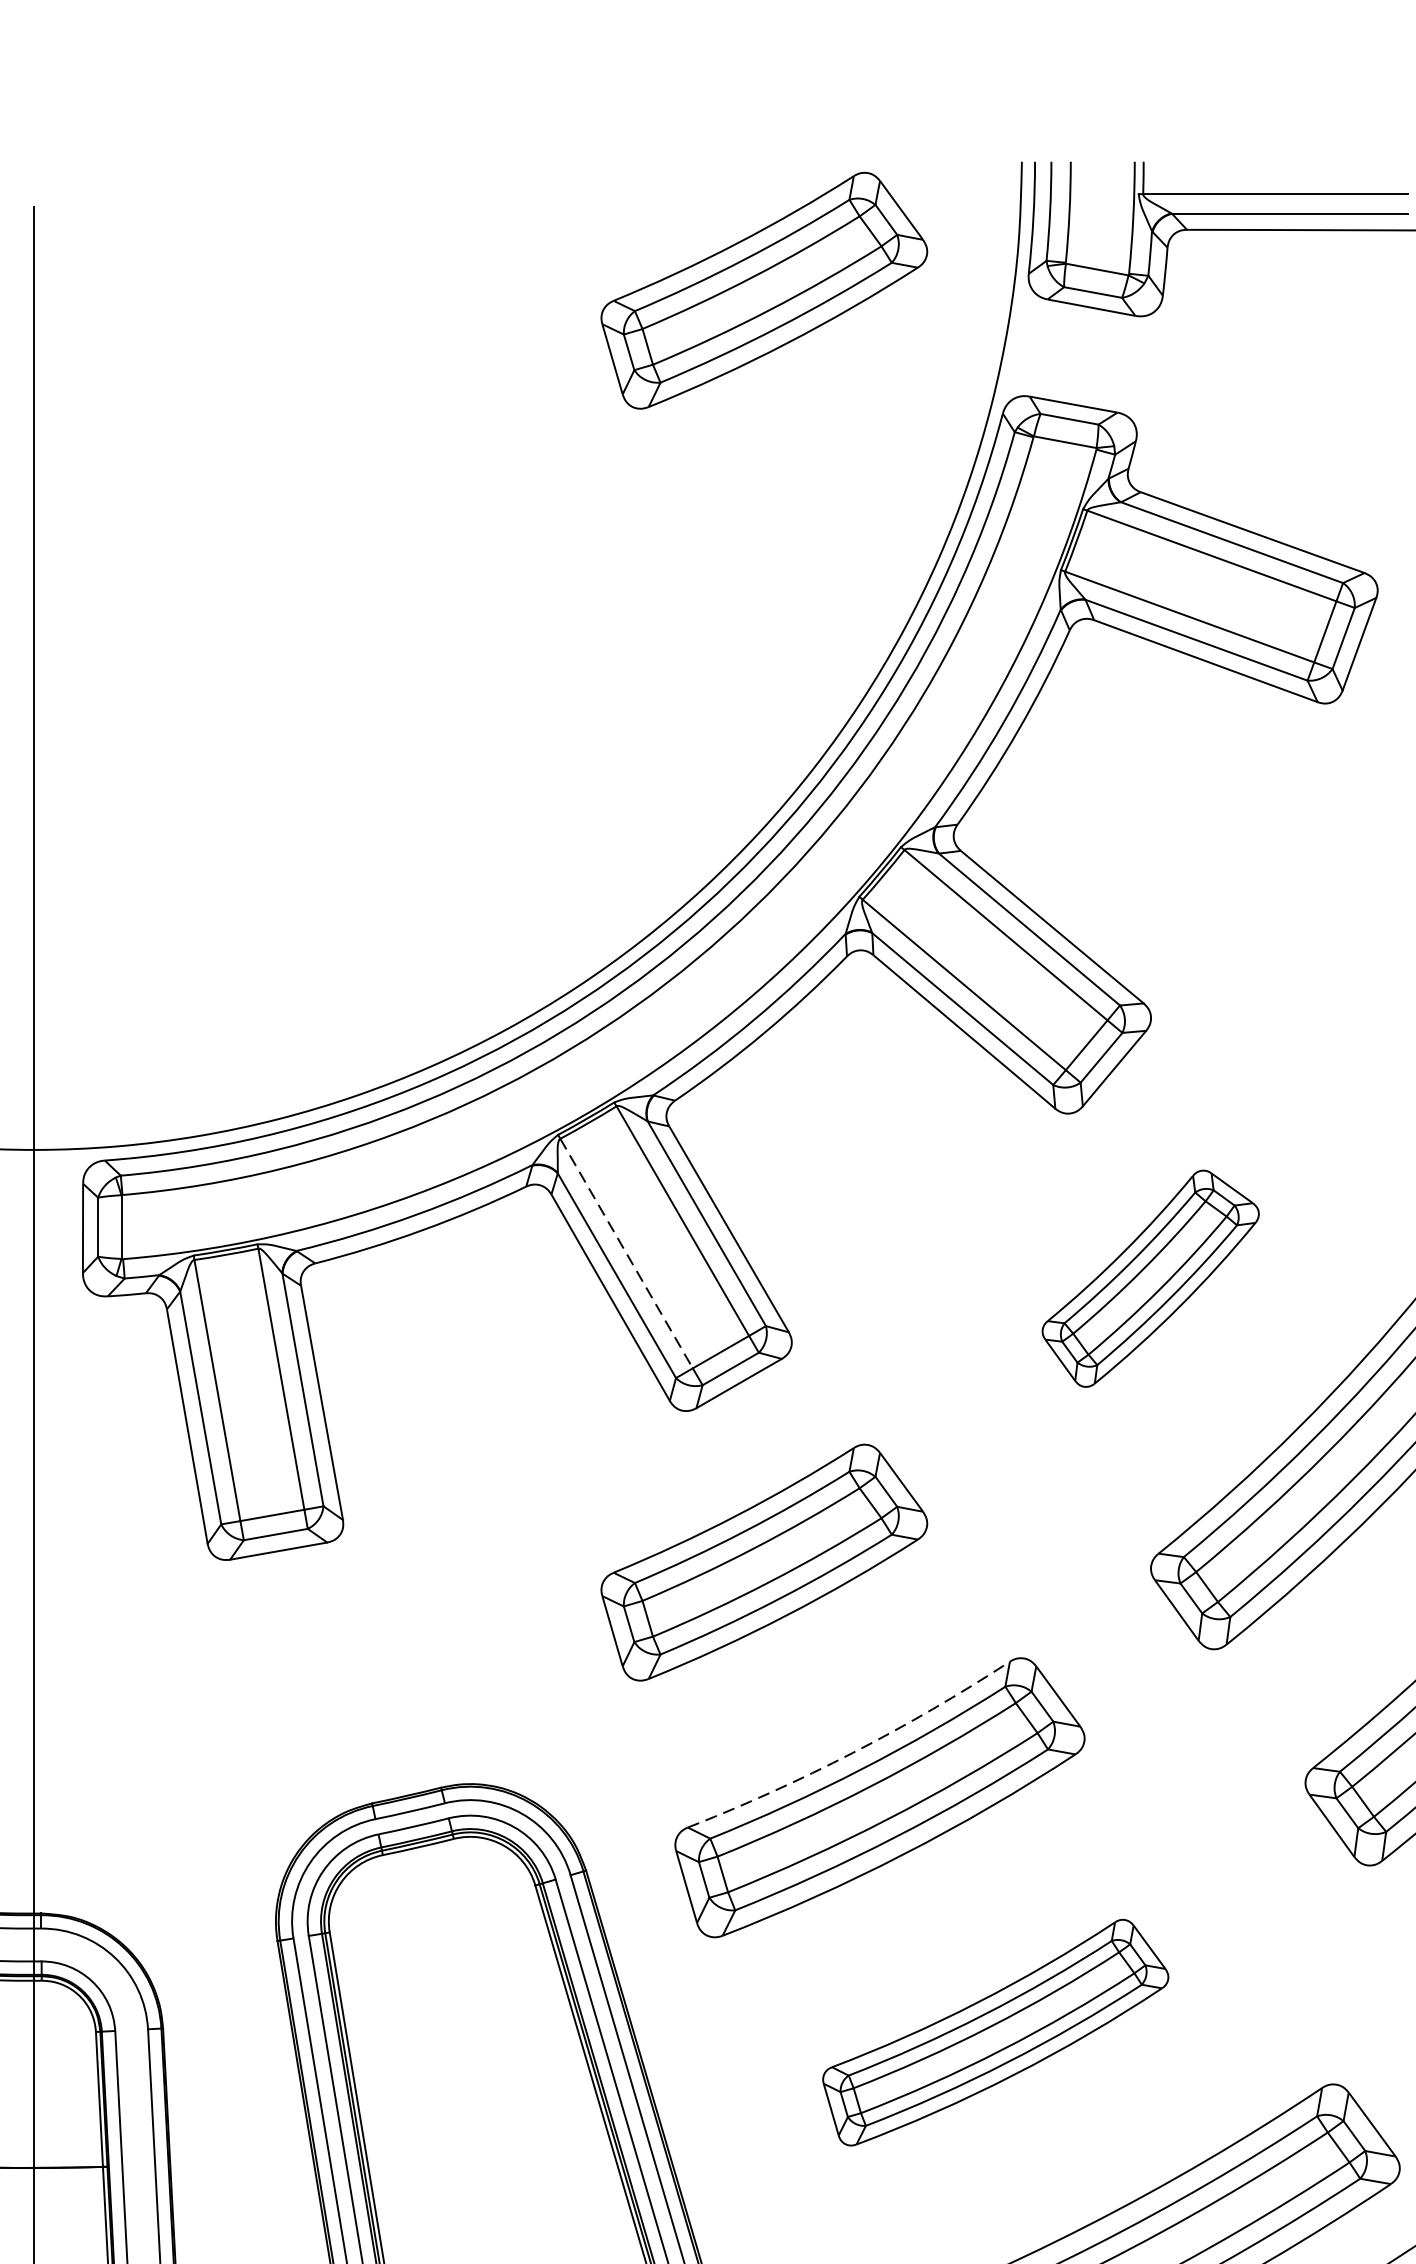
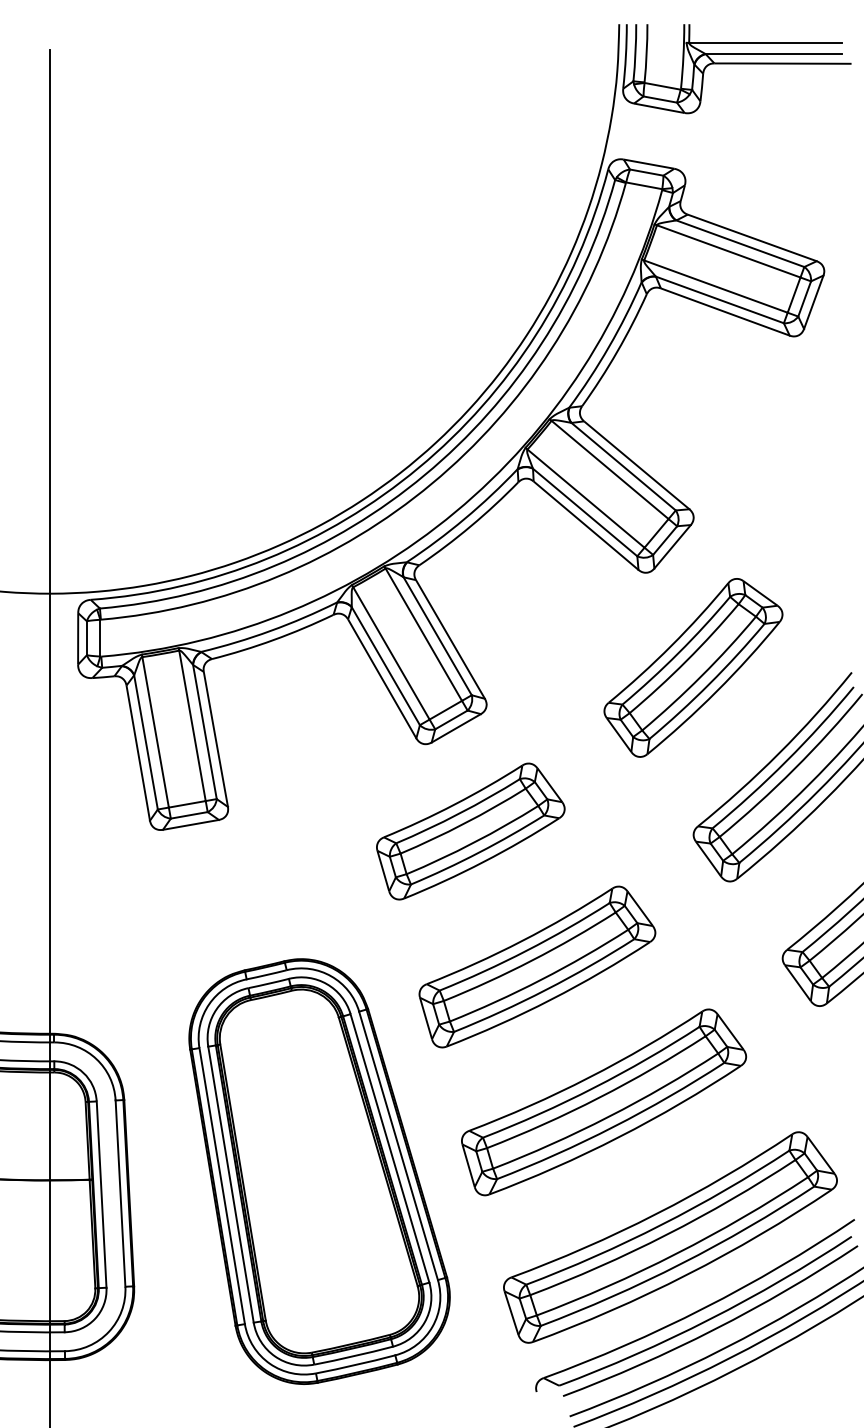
part: (763, 290) -> (470, 98), removed
line: (626, 1253) -> (391, 653), dashed -> solid
part: (1150, 1277) -> (693, 667), size x1.43
arc: (852, 1753) -> (521, 941), dashed -> solid
part: (996, 2032) -> (604, 1102), size x1.43

